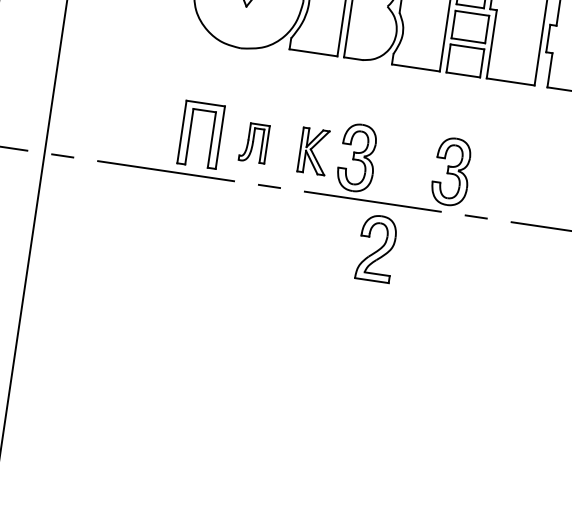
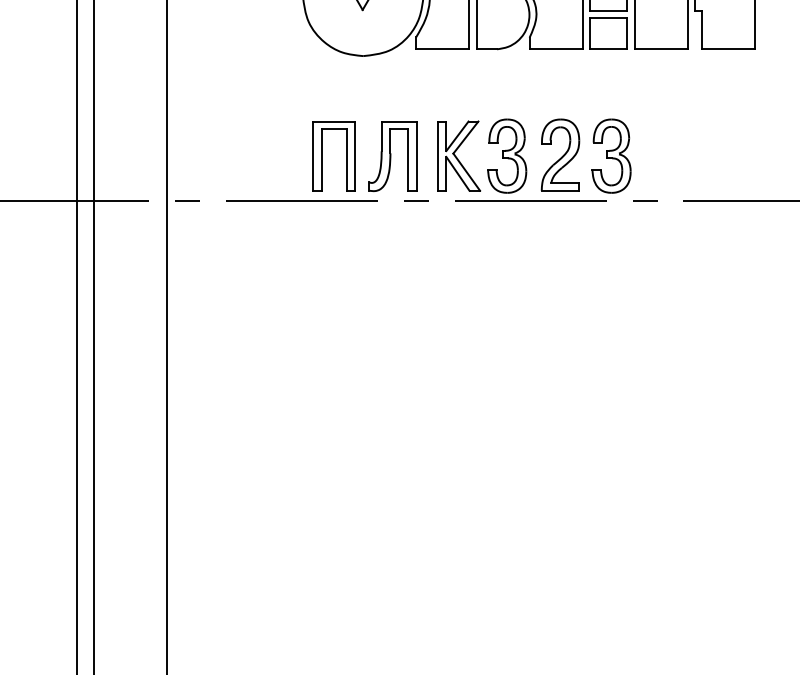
part: (253, 142) -> (392, 156), size x1.67
part: (314, 150) -> (459, 155), size x1.43
part: (376, 247) -> (560, 154), moved

